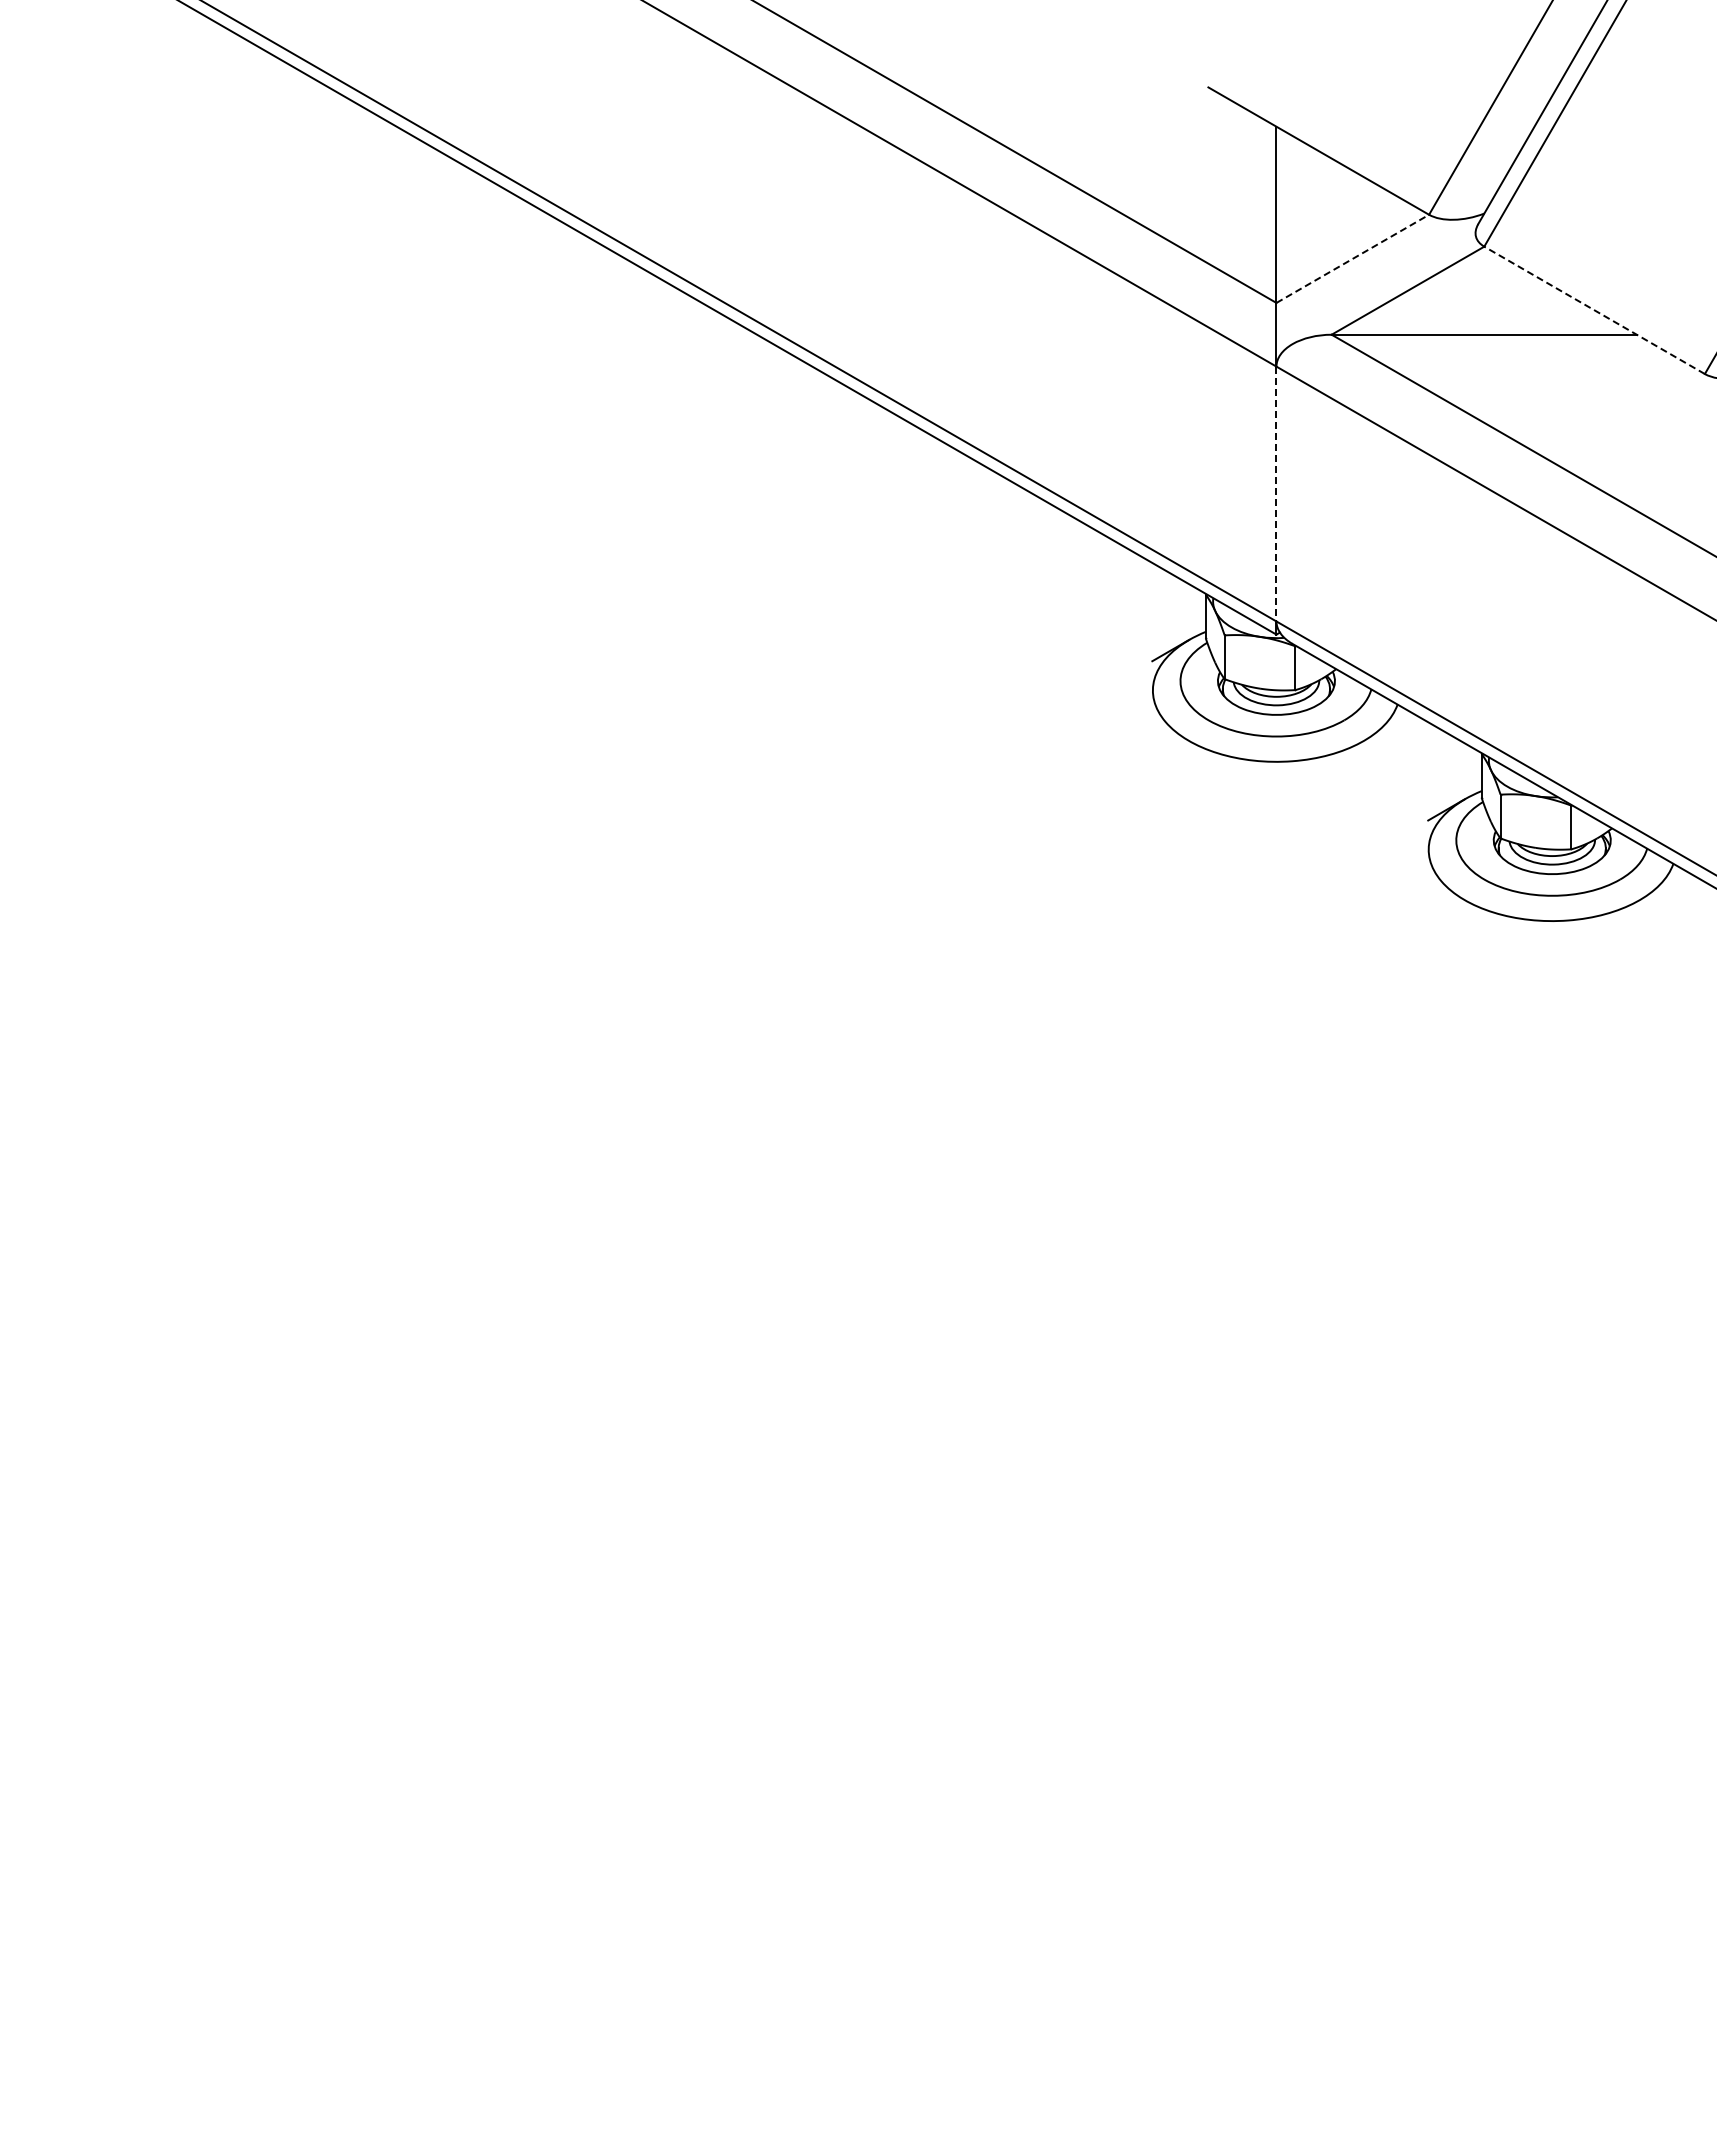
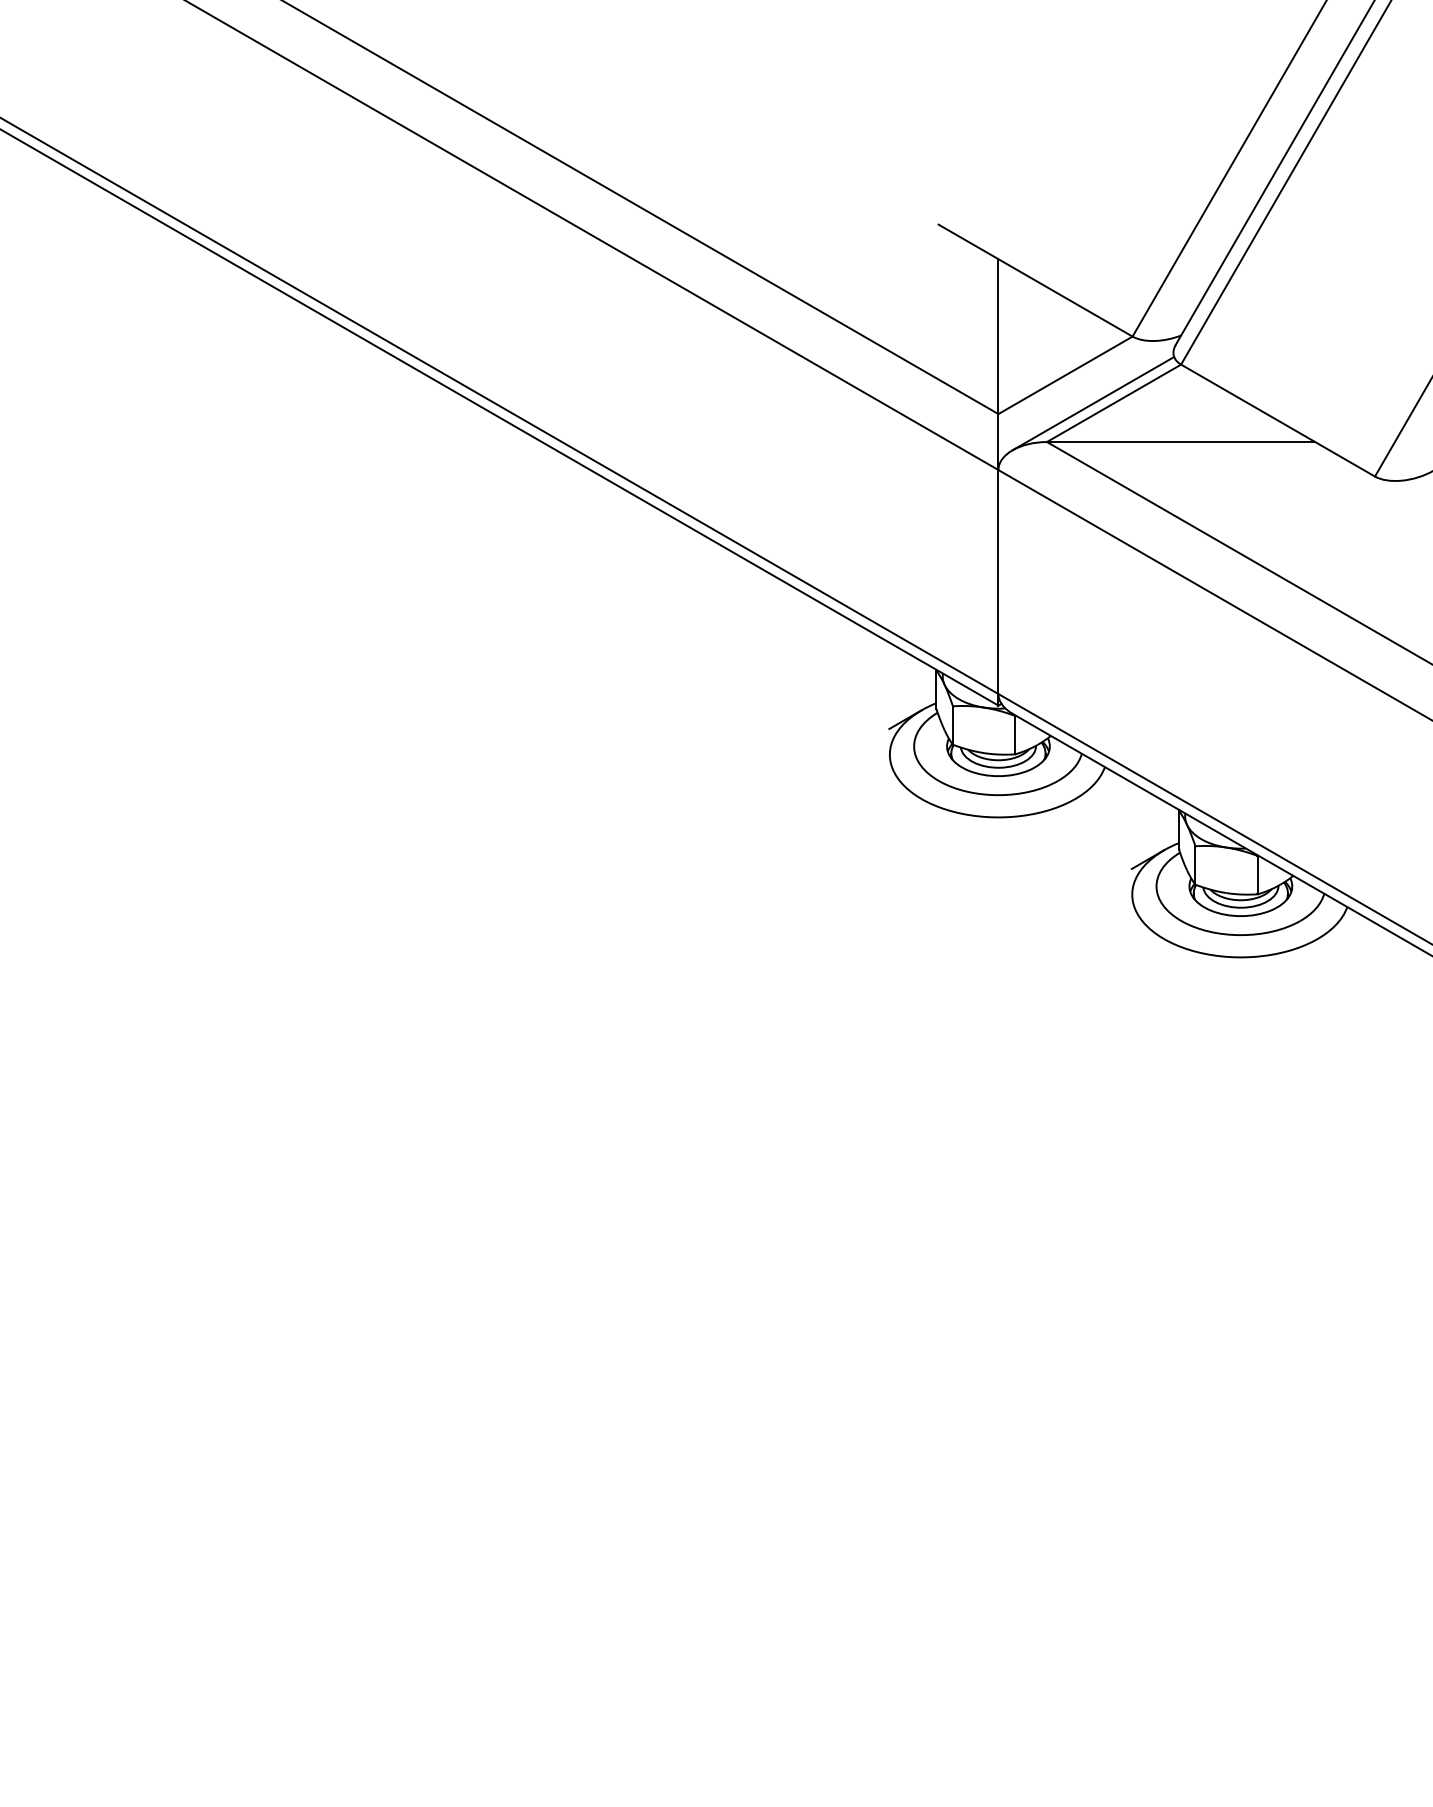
line: (1353, 258) -> (1066, 375), dashed -> solid
line: (1384, 290) -> (1093, 403), added
line: (1594, 310) -> (1277, 420), dashed -> solid
line: (1276, 494) -> (998, 582), dashed -> solid

